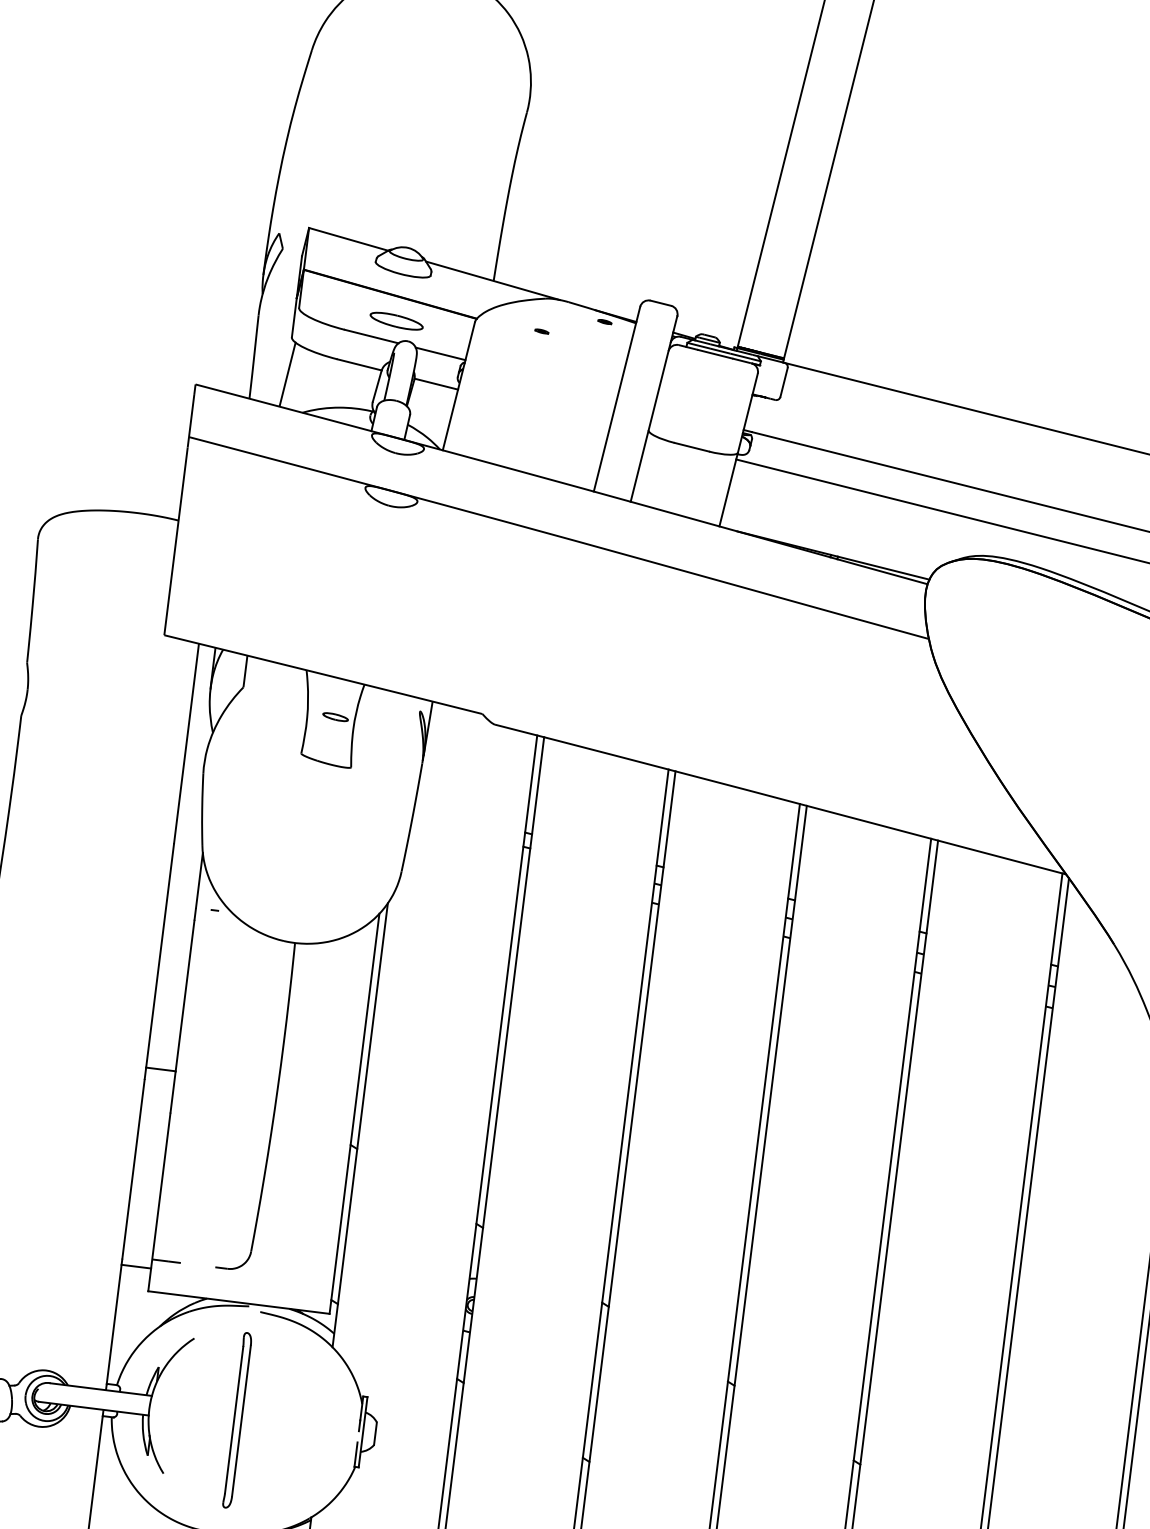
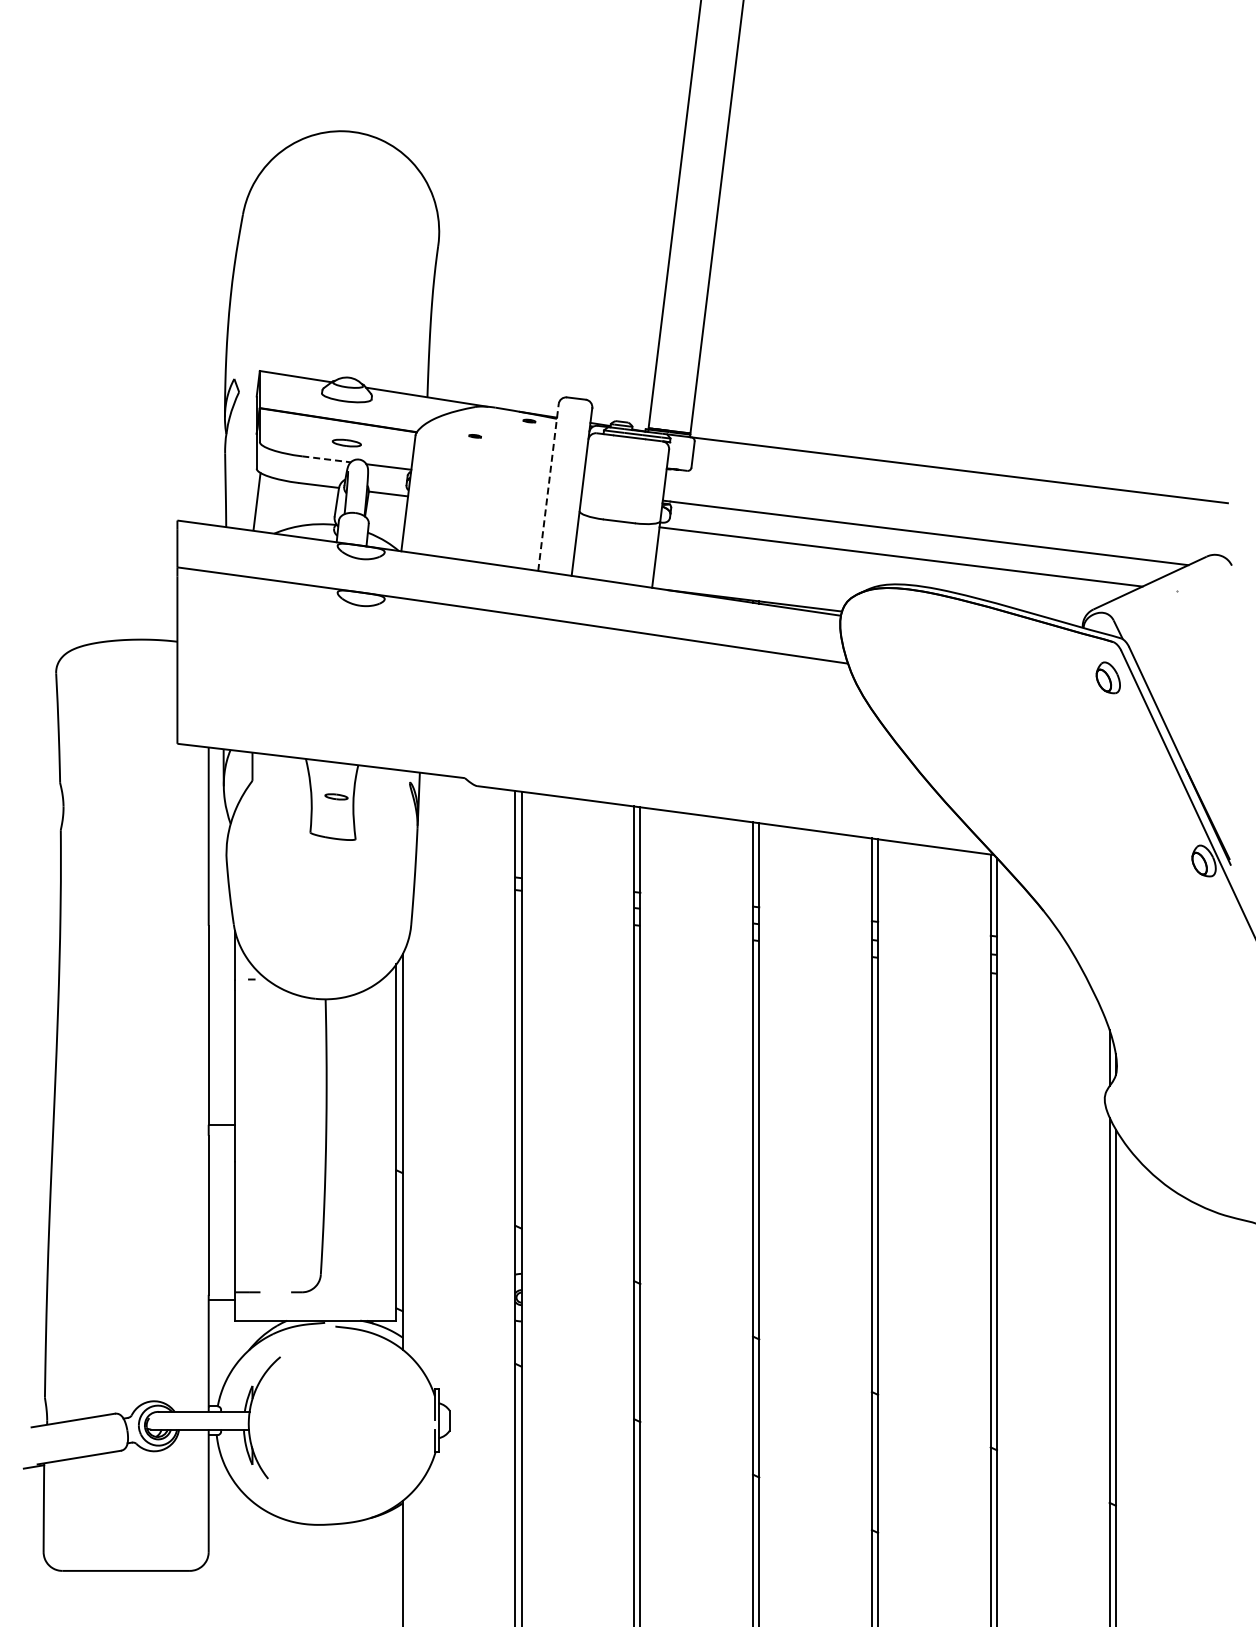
part: (396, 320) -> (346, 442), size x0.6
line: (372, 336) -> (327, 459), solid -> dashed
line: (617, 398) -> (548, 486), solid -> dashed
part: (237, 1419) -> (327, 1423), removed

